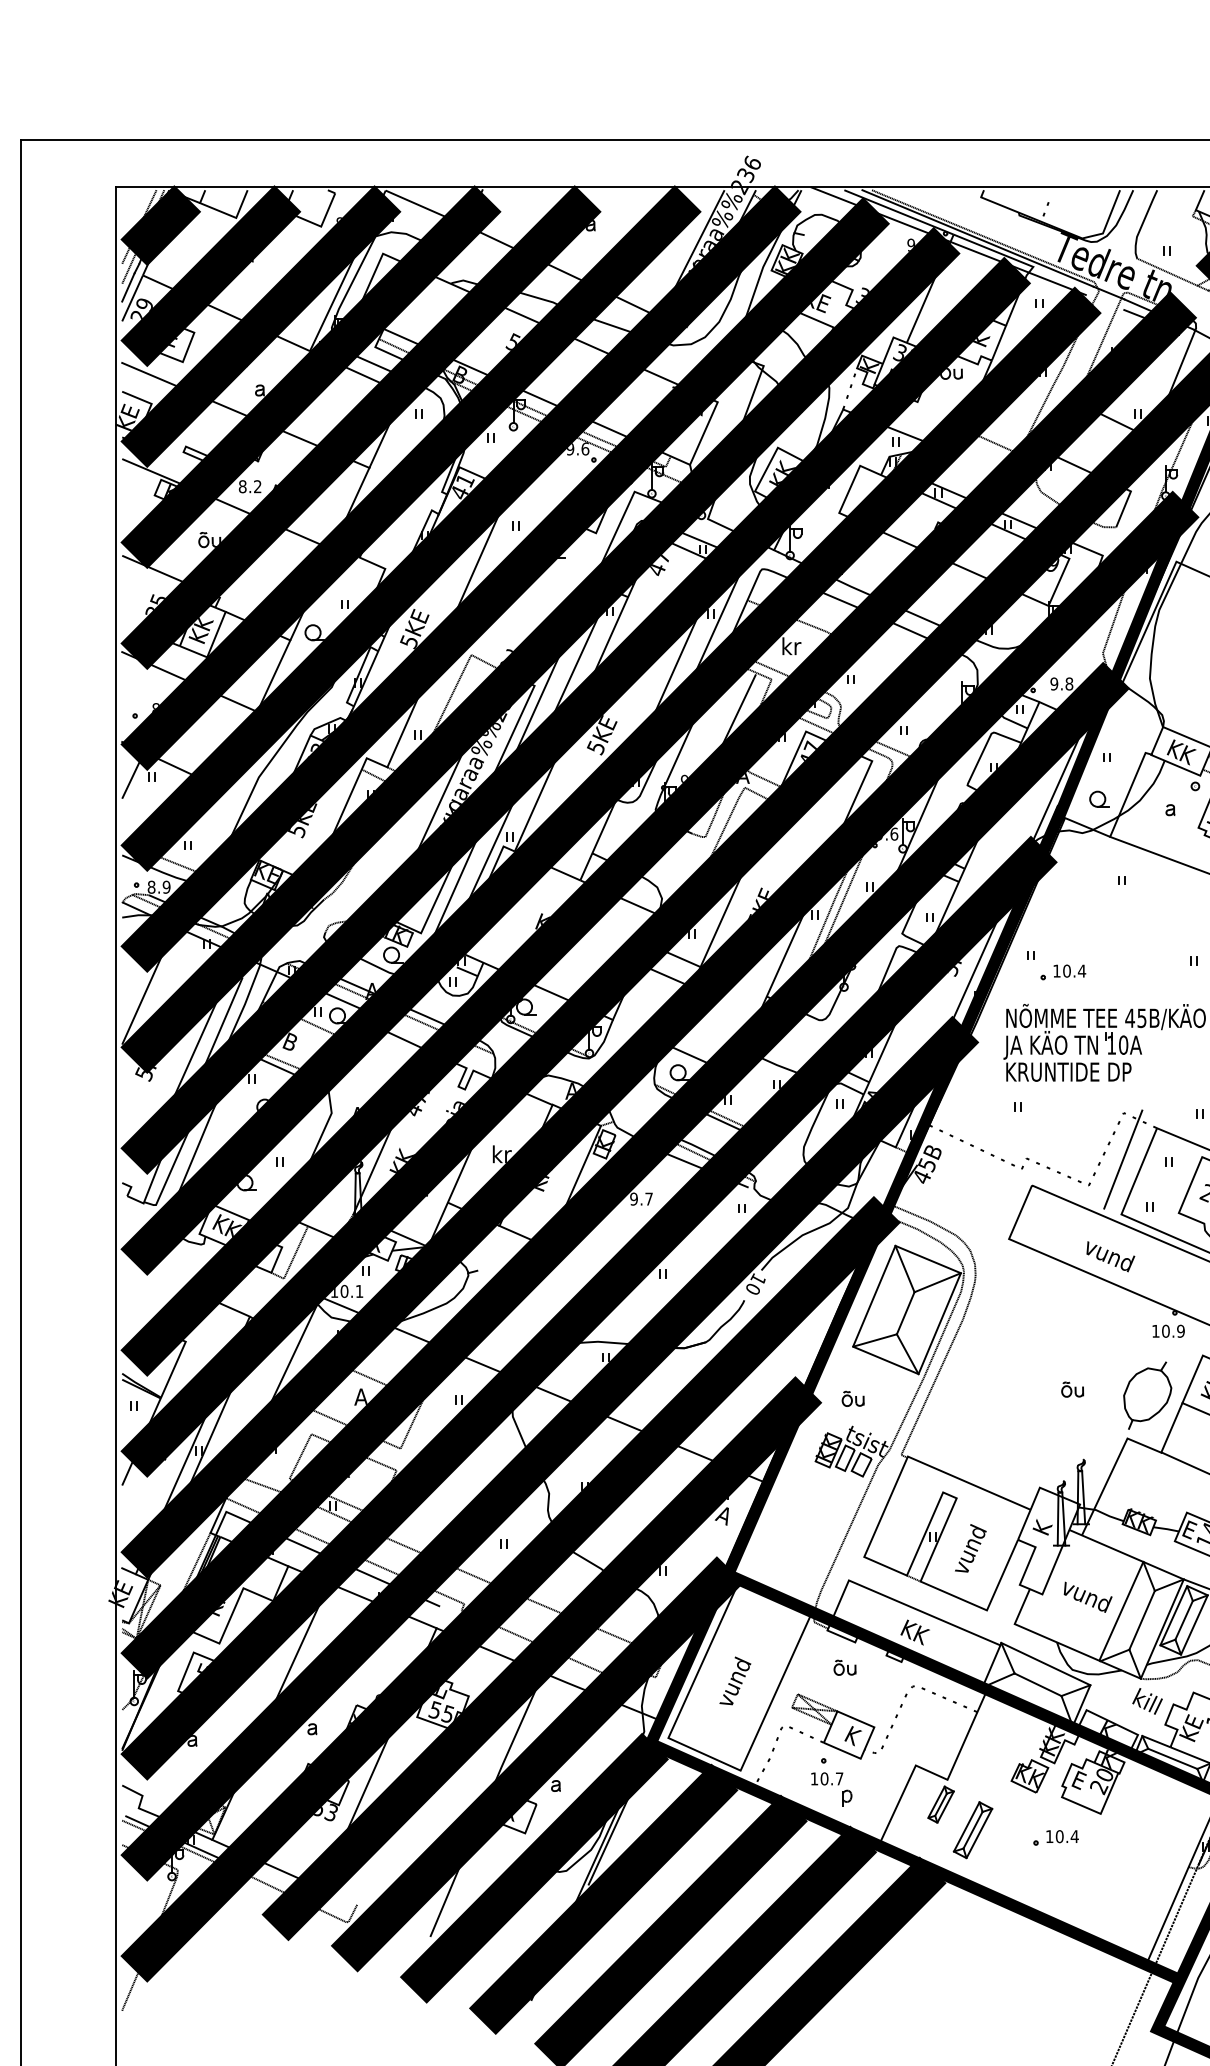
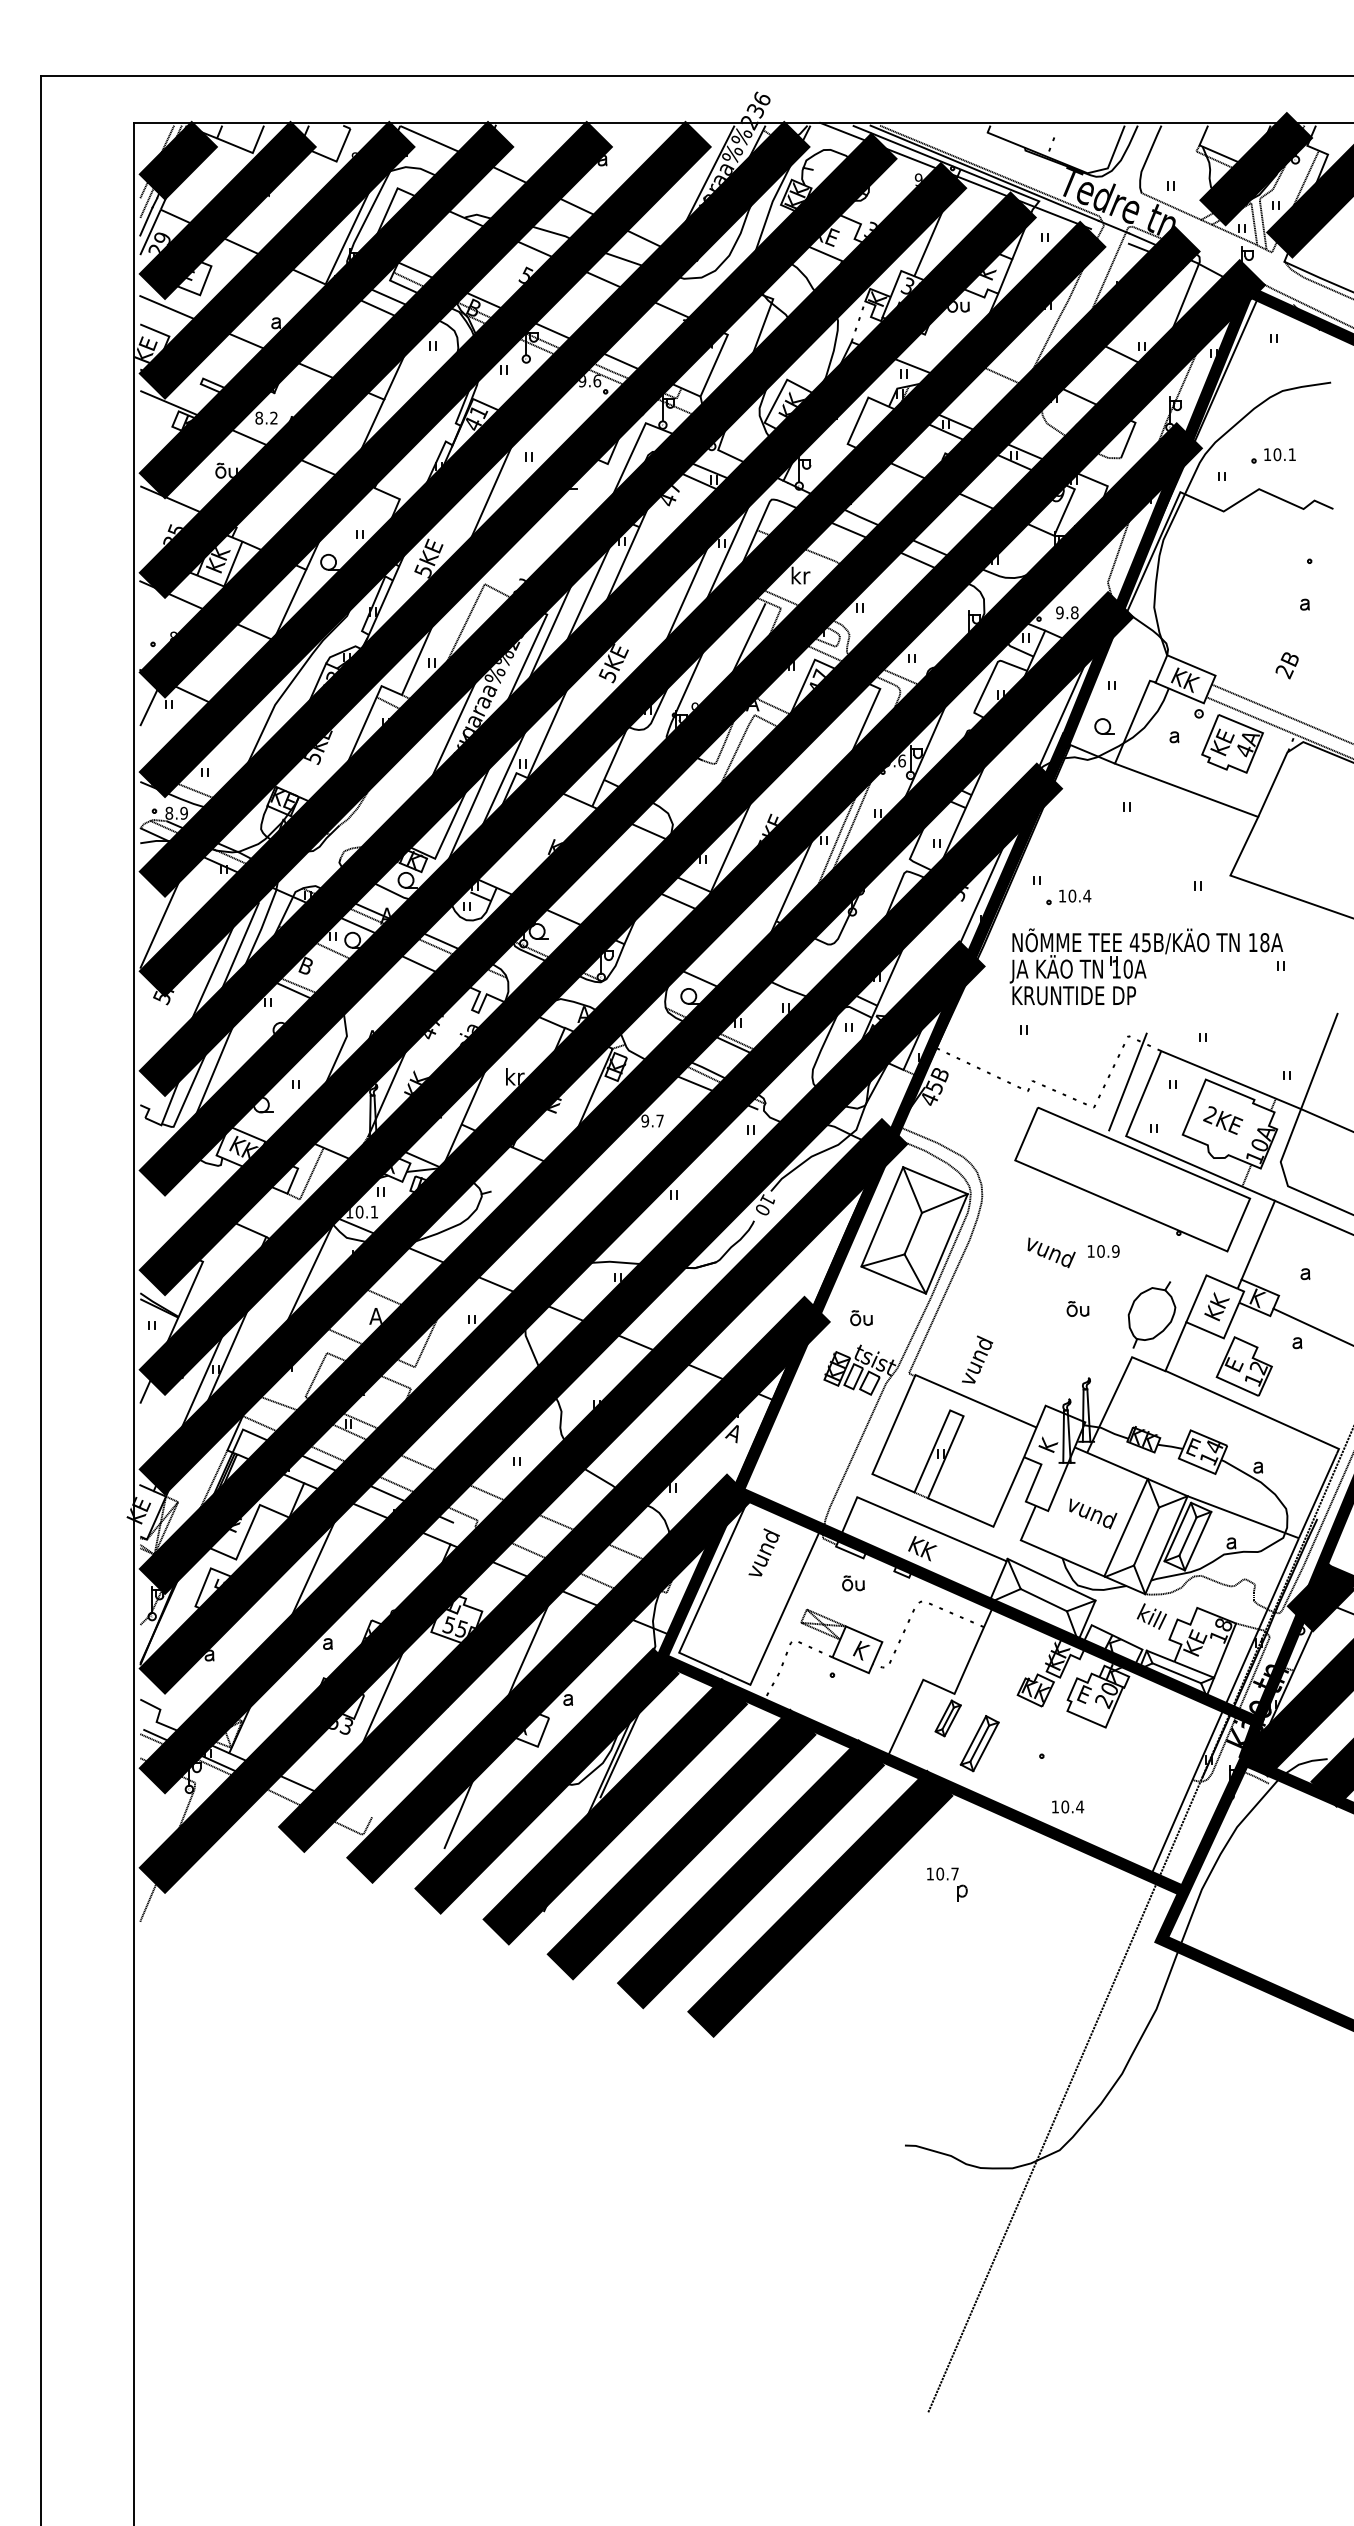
text: (1110, 1256) -> (1051, 1252), moved
text: (1168, 1331) -> (1103, 1251), moved
text: (970, 1548) -> (977, 1359), moved
text: (734, 1681) -> (763, 1552), moved
part: (831, 1789) -> (947, 1884), moved
text: (1063, 1836) -> (1068, 1806), moved

